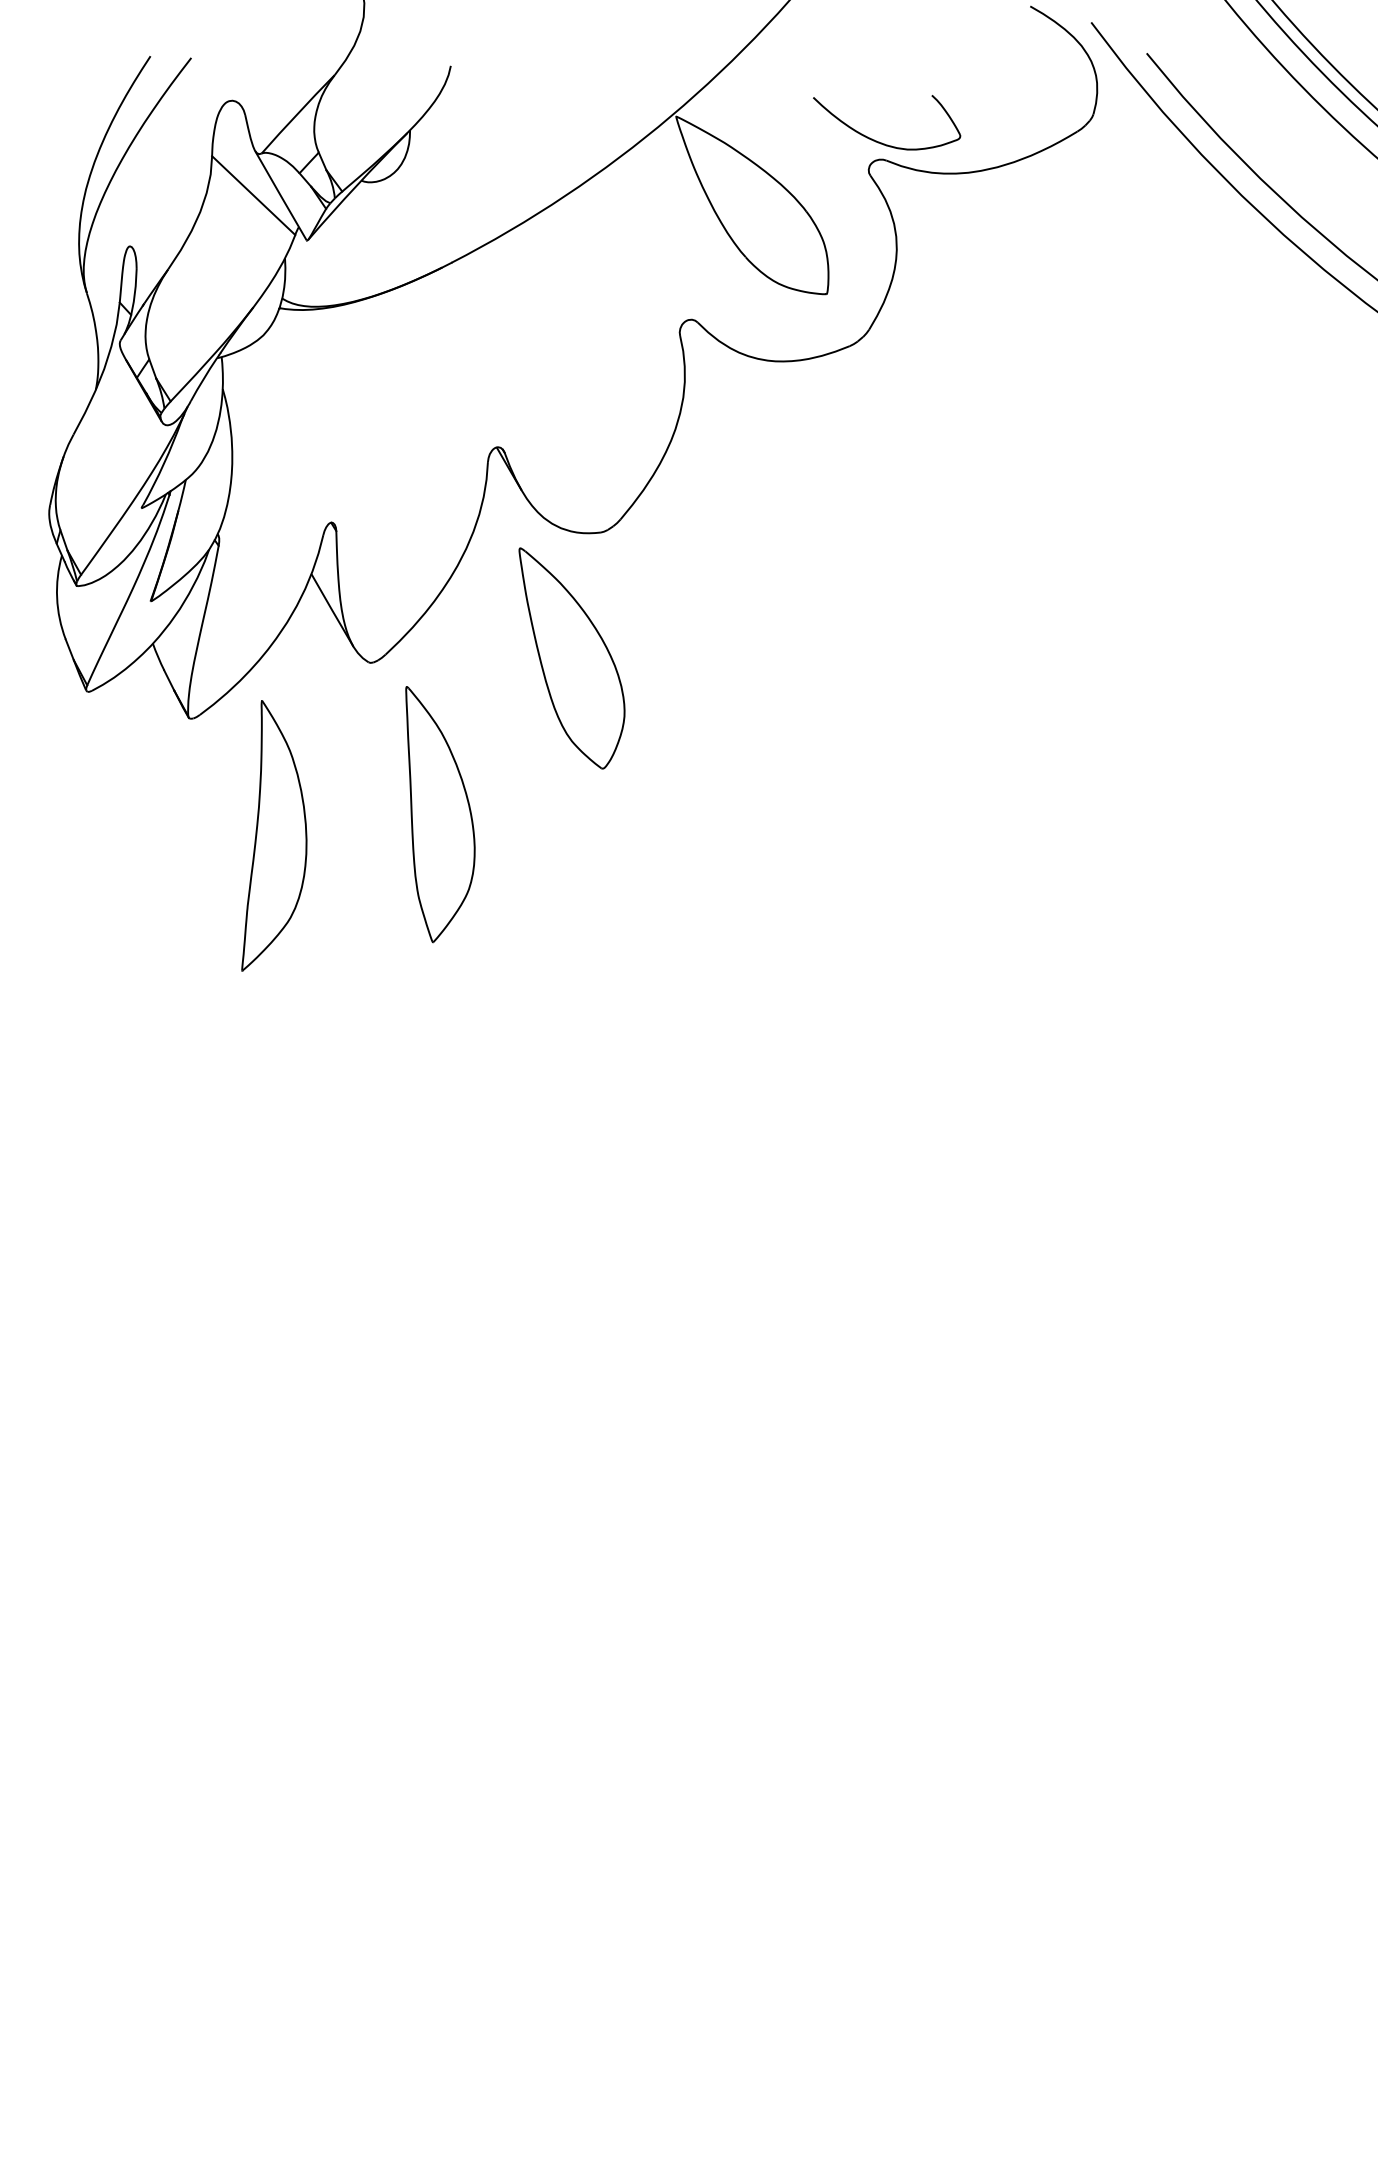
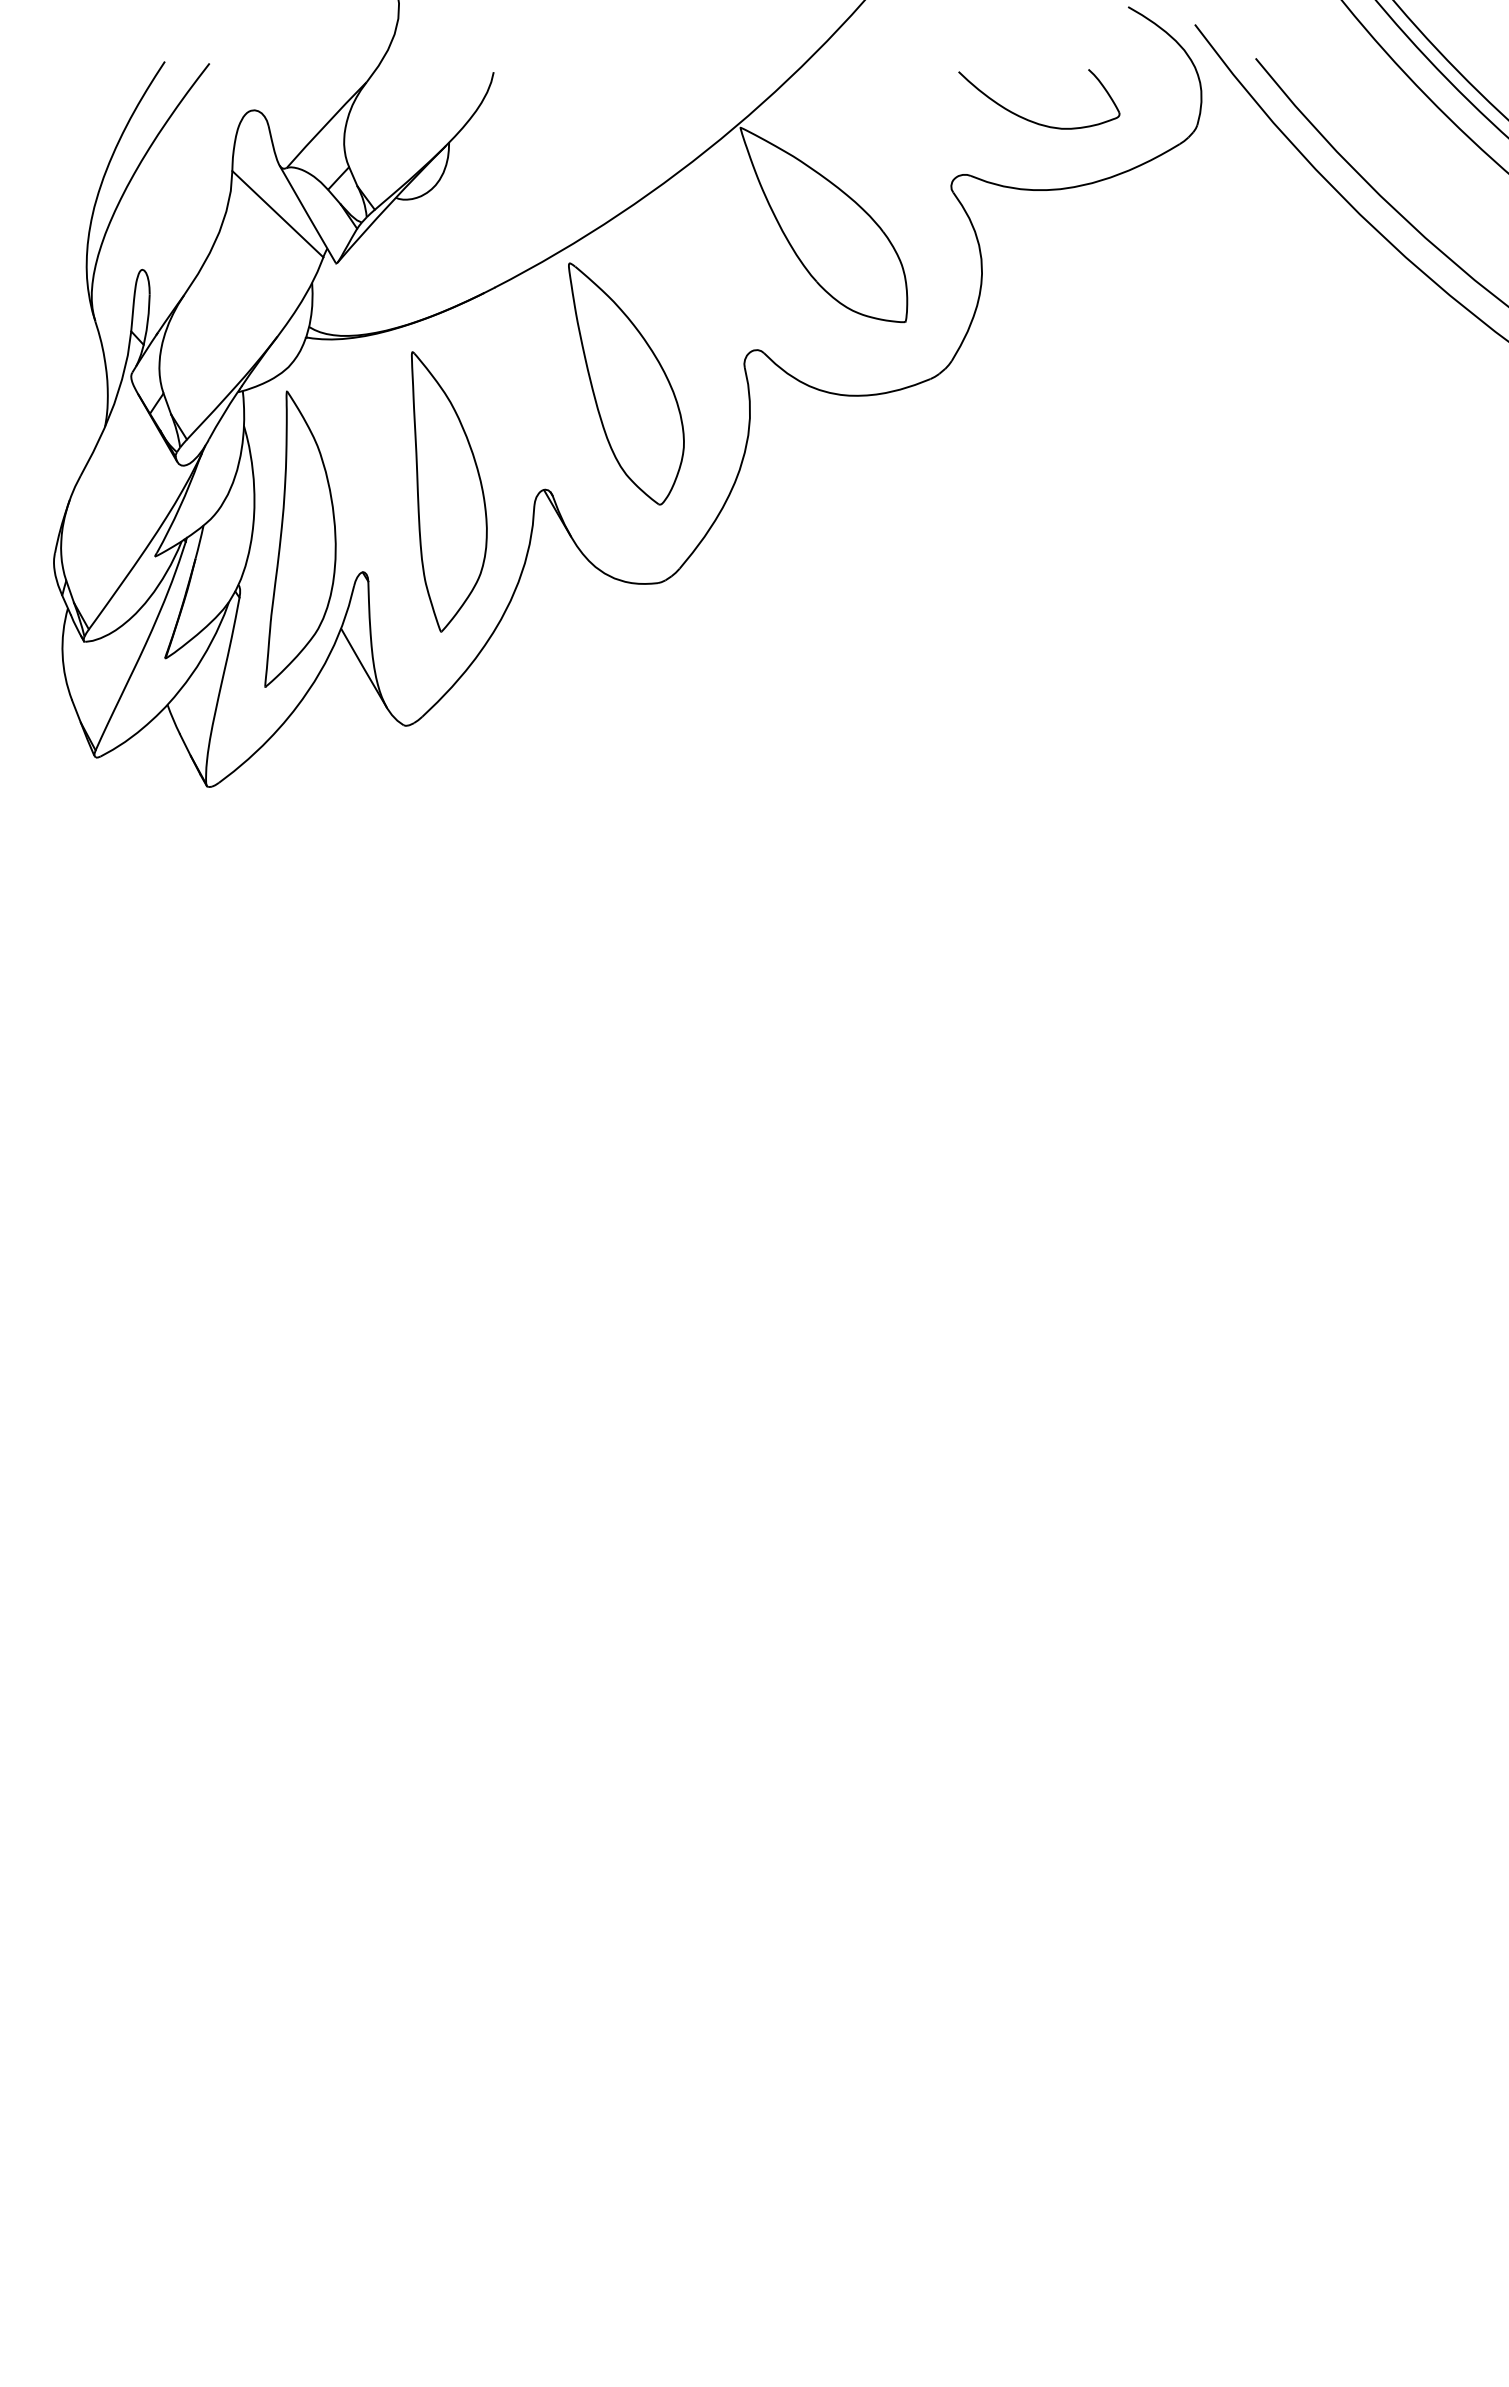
part: (880, 141) -> (1032, 120), moved
part: (572, 658) -> (626, 383), moved
part: (440, 814) -> (449, 491), moved
part: (274, 835) -> (300, 538), moved

